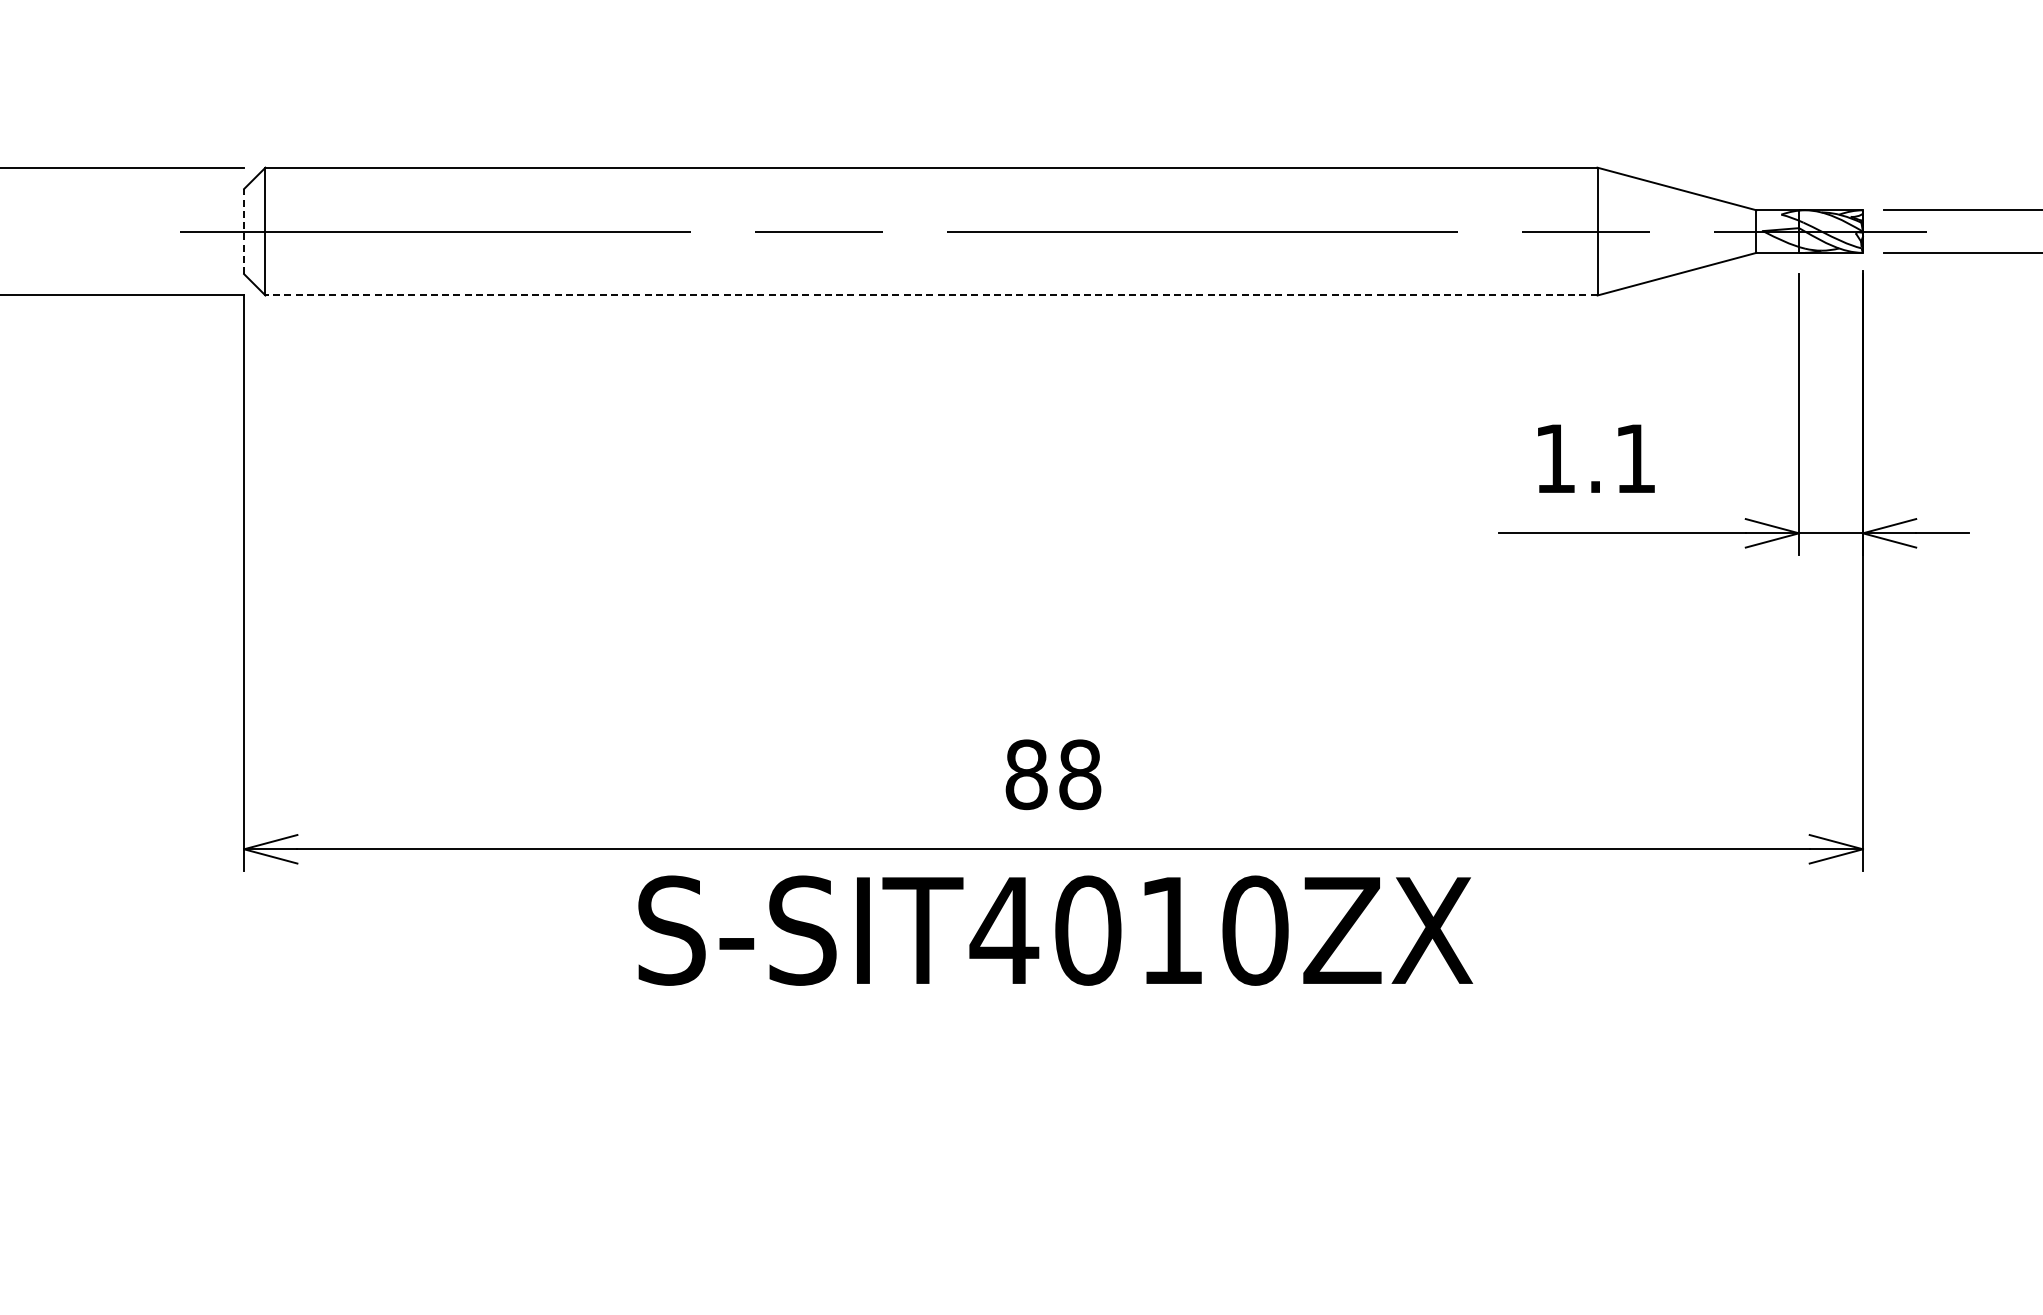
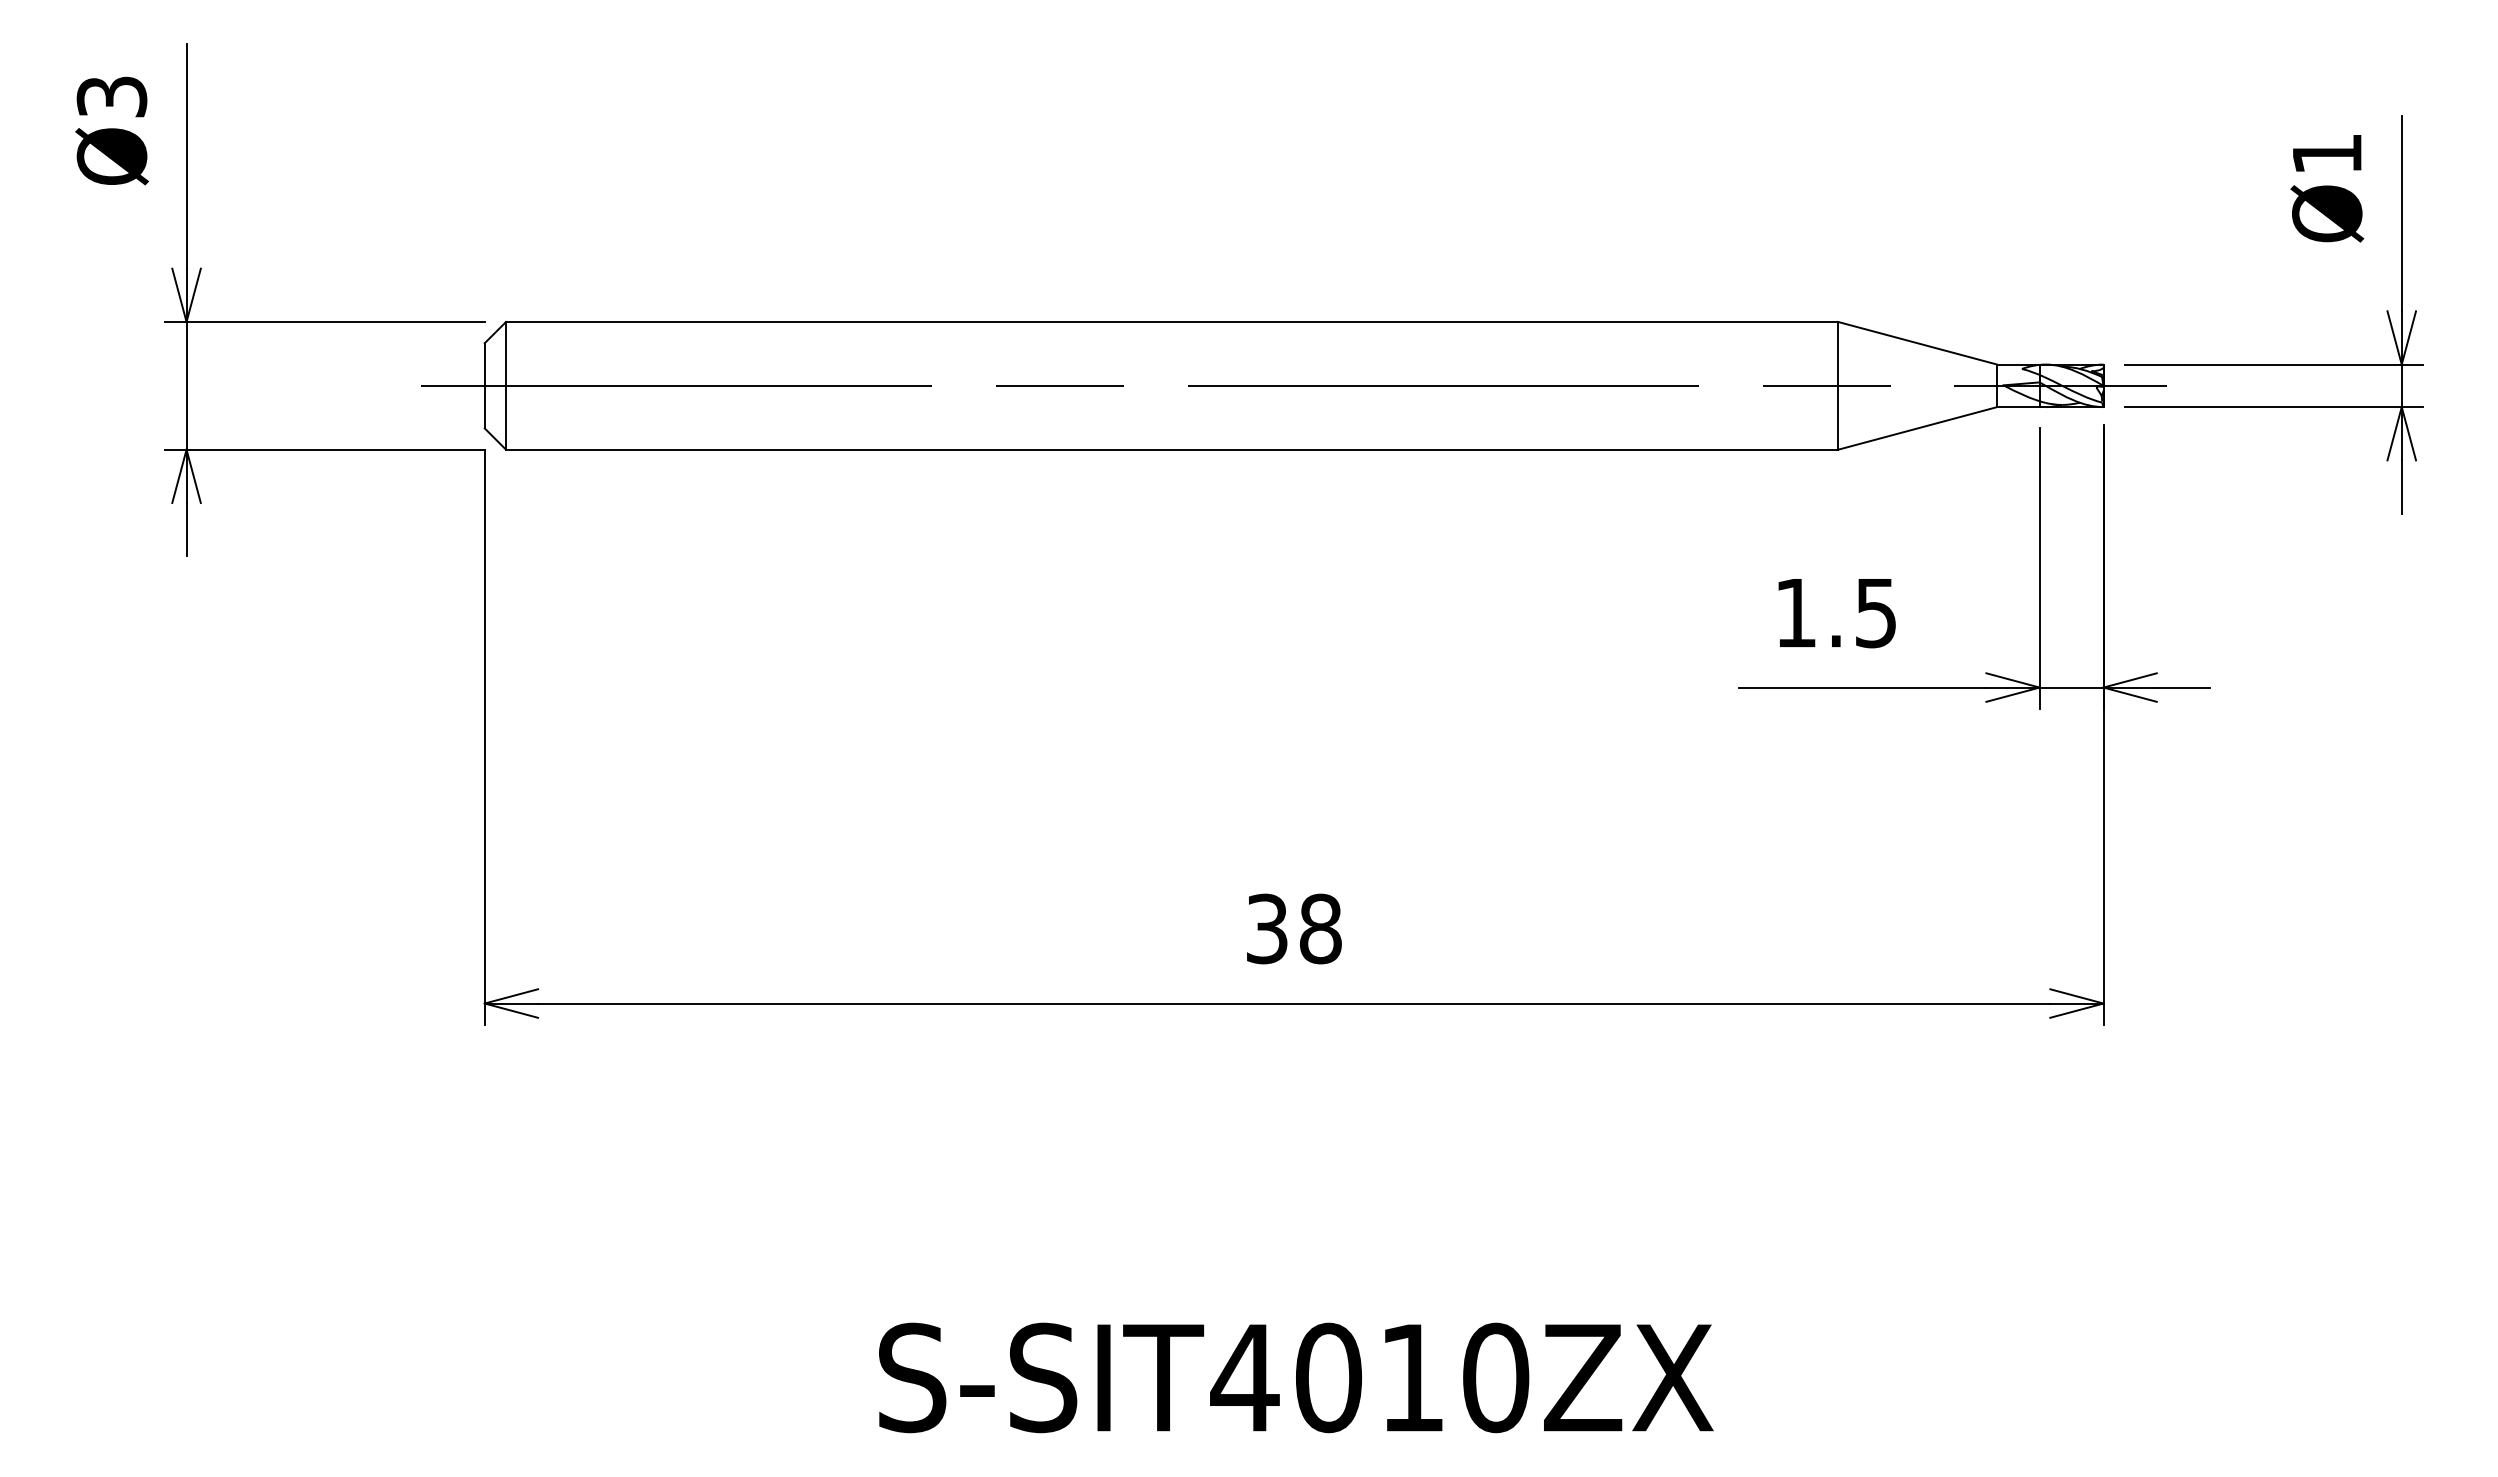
line: (243, 231) -> (484, 385), dashed -> solid
line: (930, 295) -> (1171, 449), dashed -> solid
text: (1634, 459) -> (1875, 613), 1.1 -> 1.5
text: (1026, 774) -> (1267, 928), 88 -> 38
text: (1055, 930) -> (1296, 1377), moved

